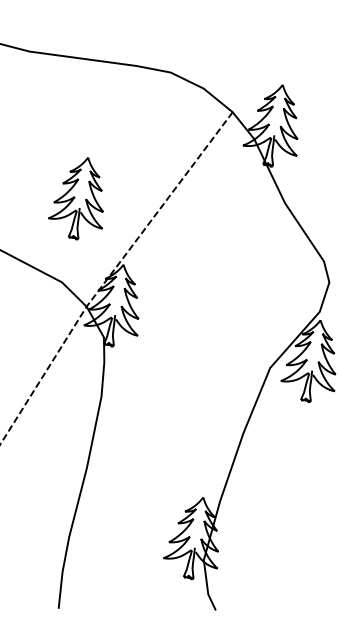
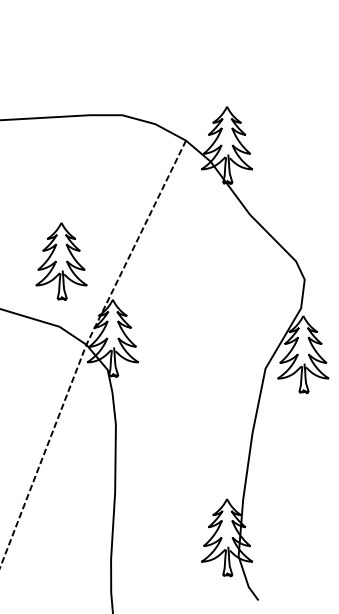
part: (80, 198) -> (61, 261), moved

